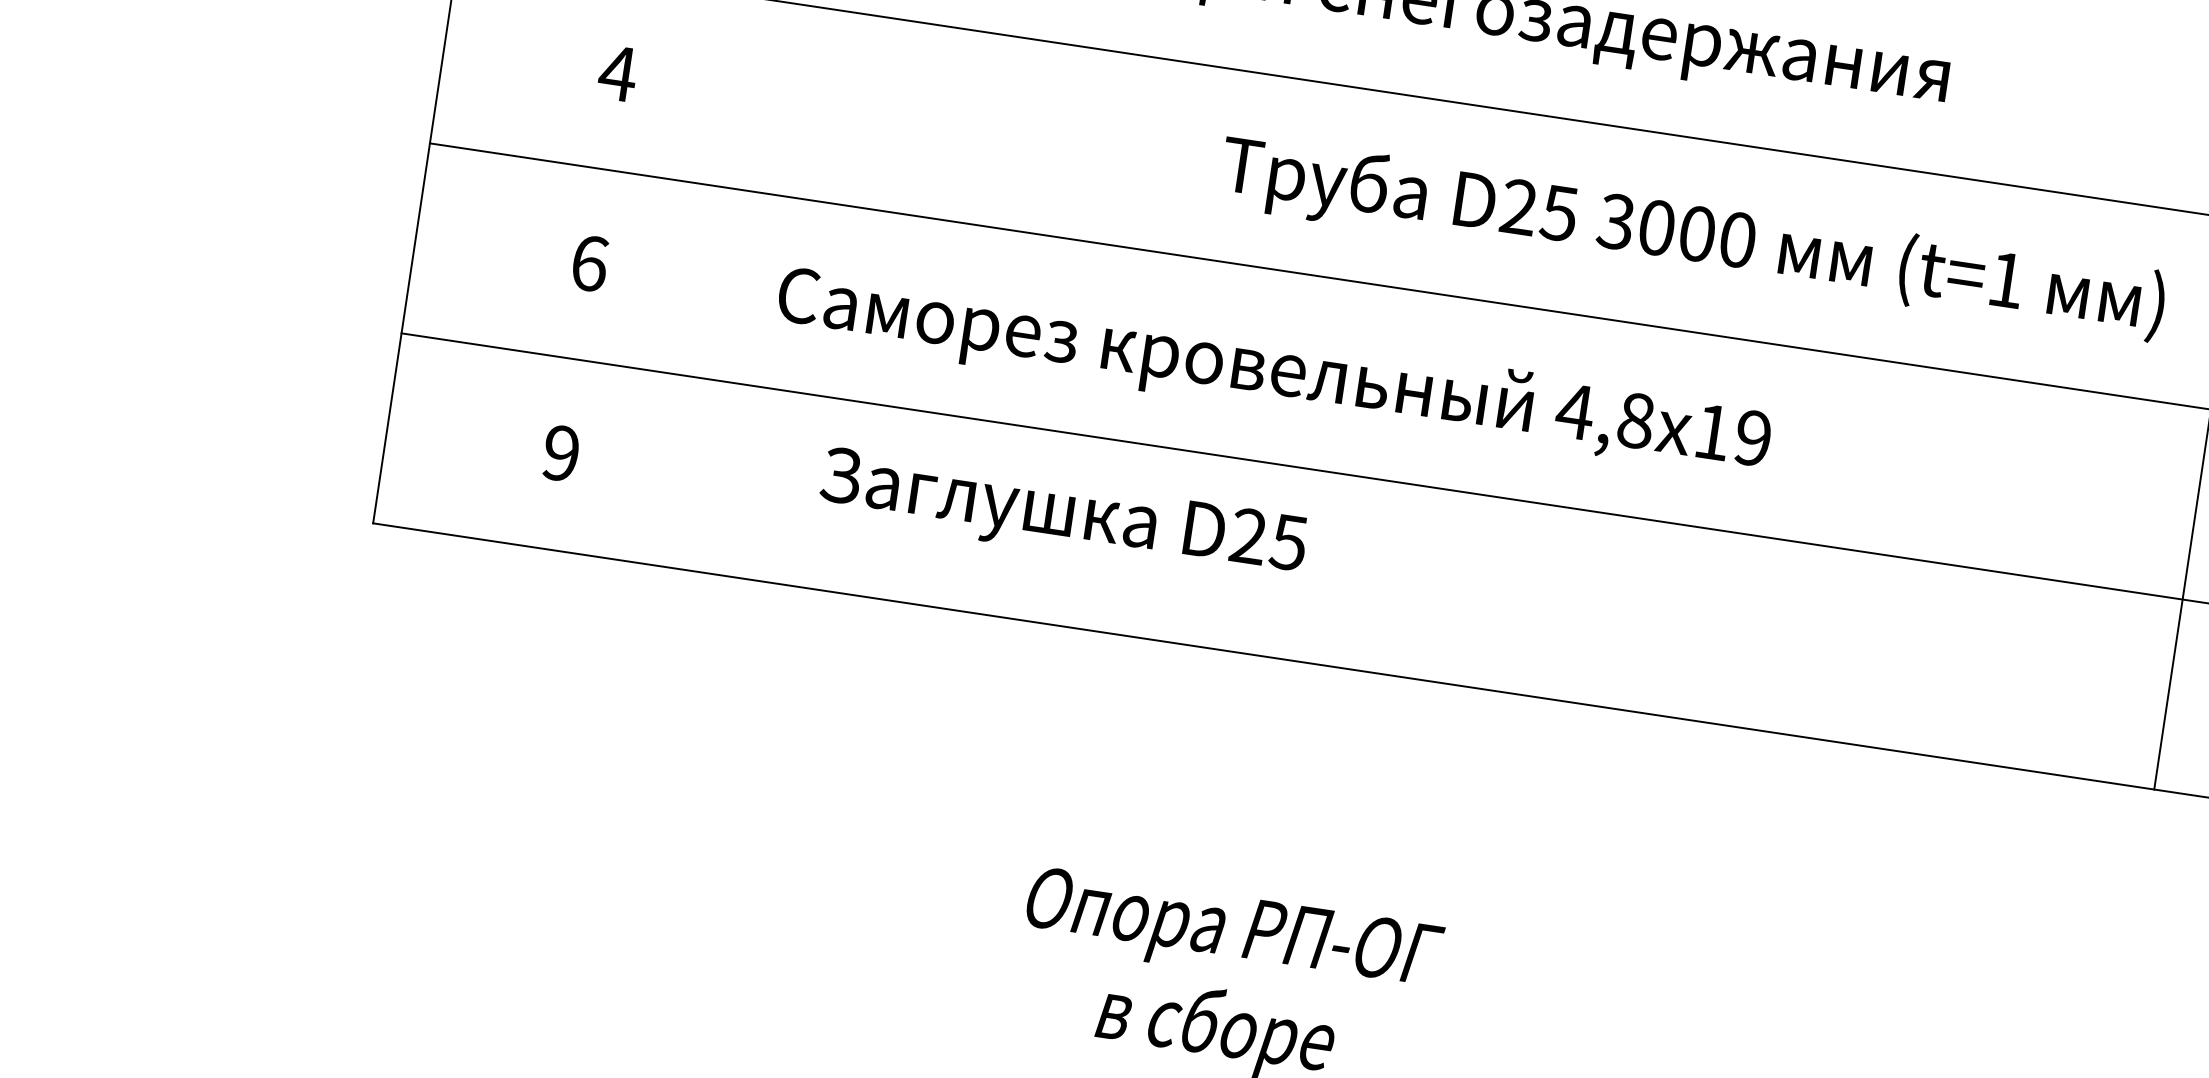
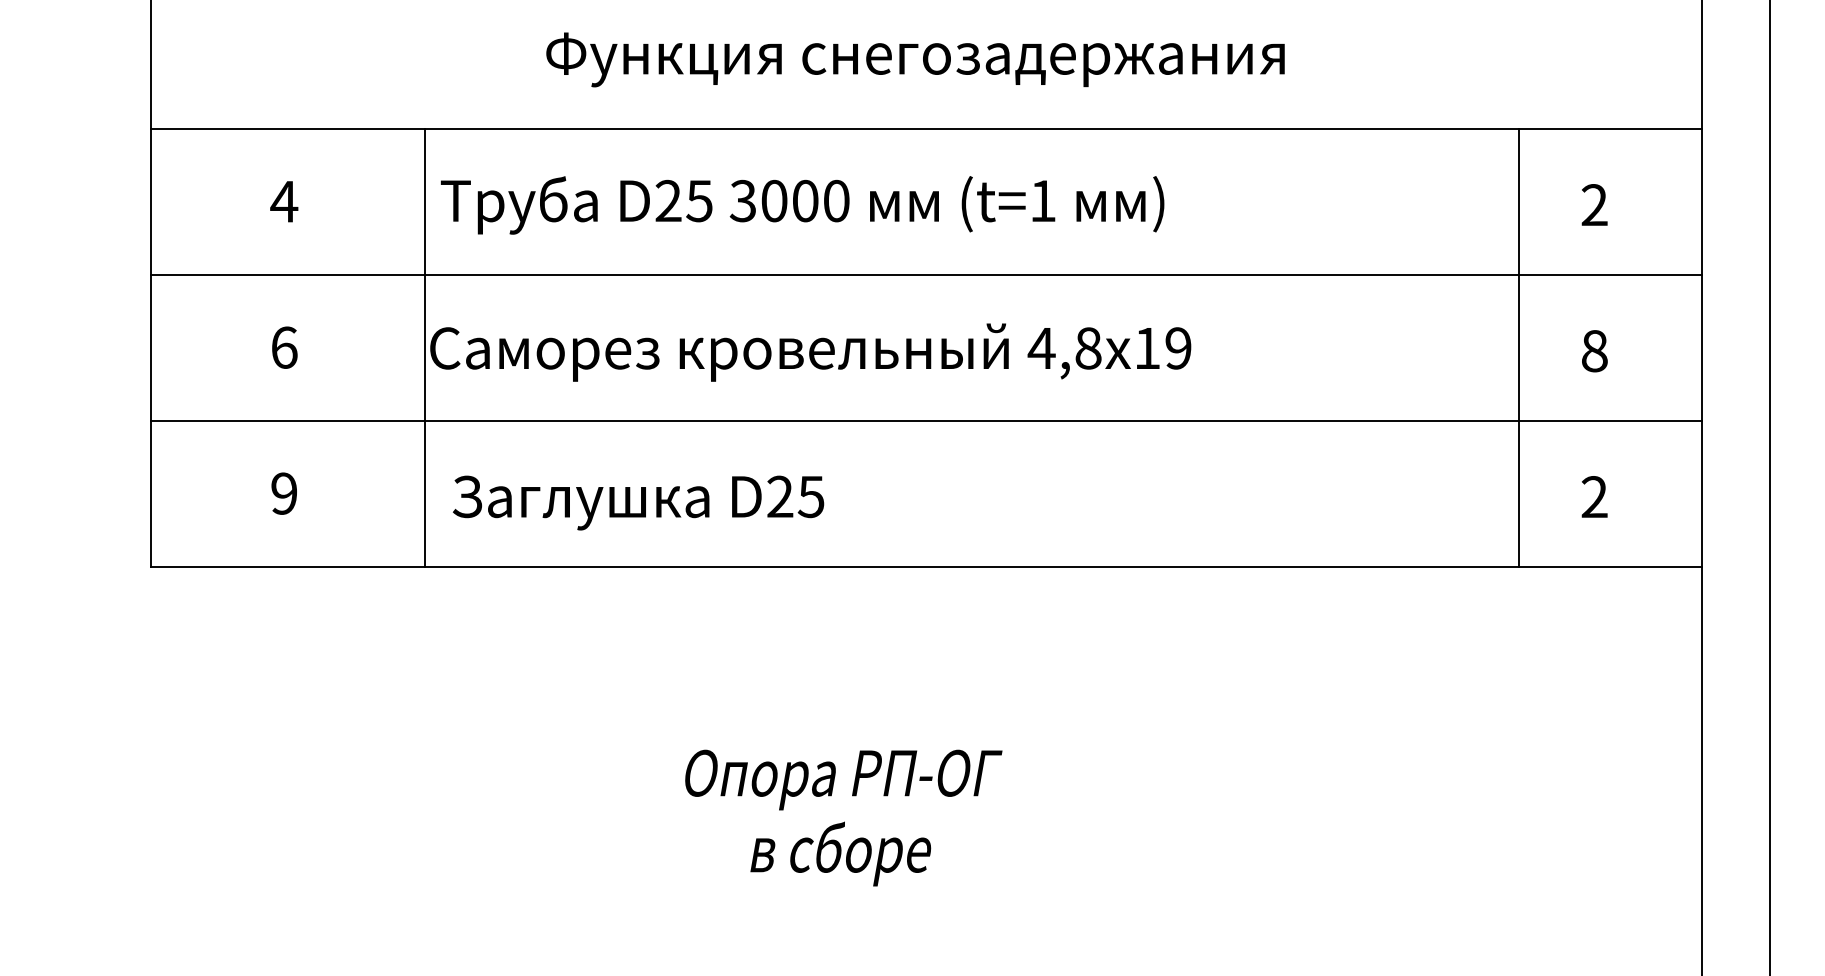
text: (1692, 239) -> (802, 205), moved
line: (771, 291) -> (424, 348), added
text: (1063, 516) -> (638, 502), moved

